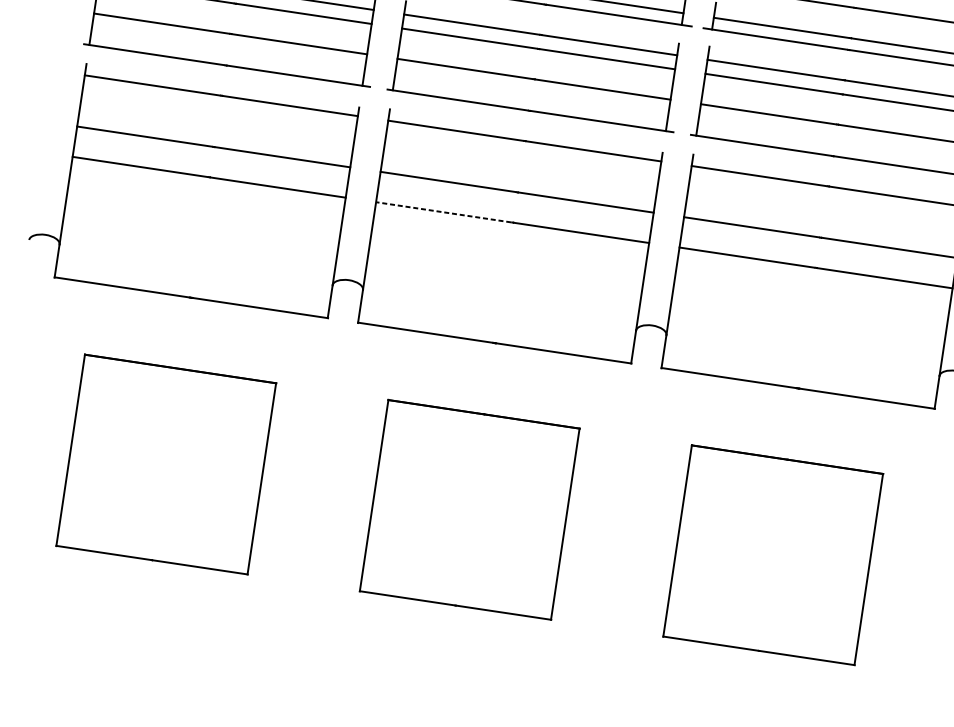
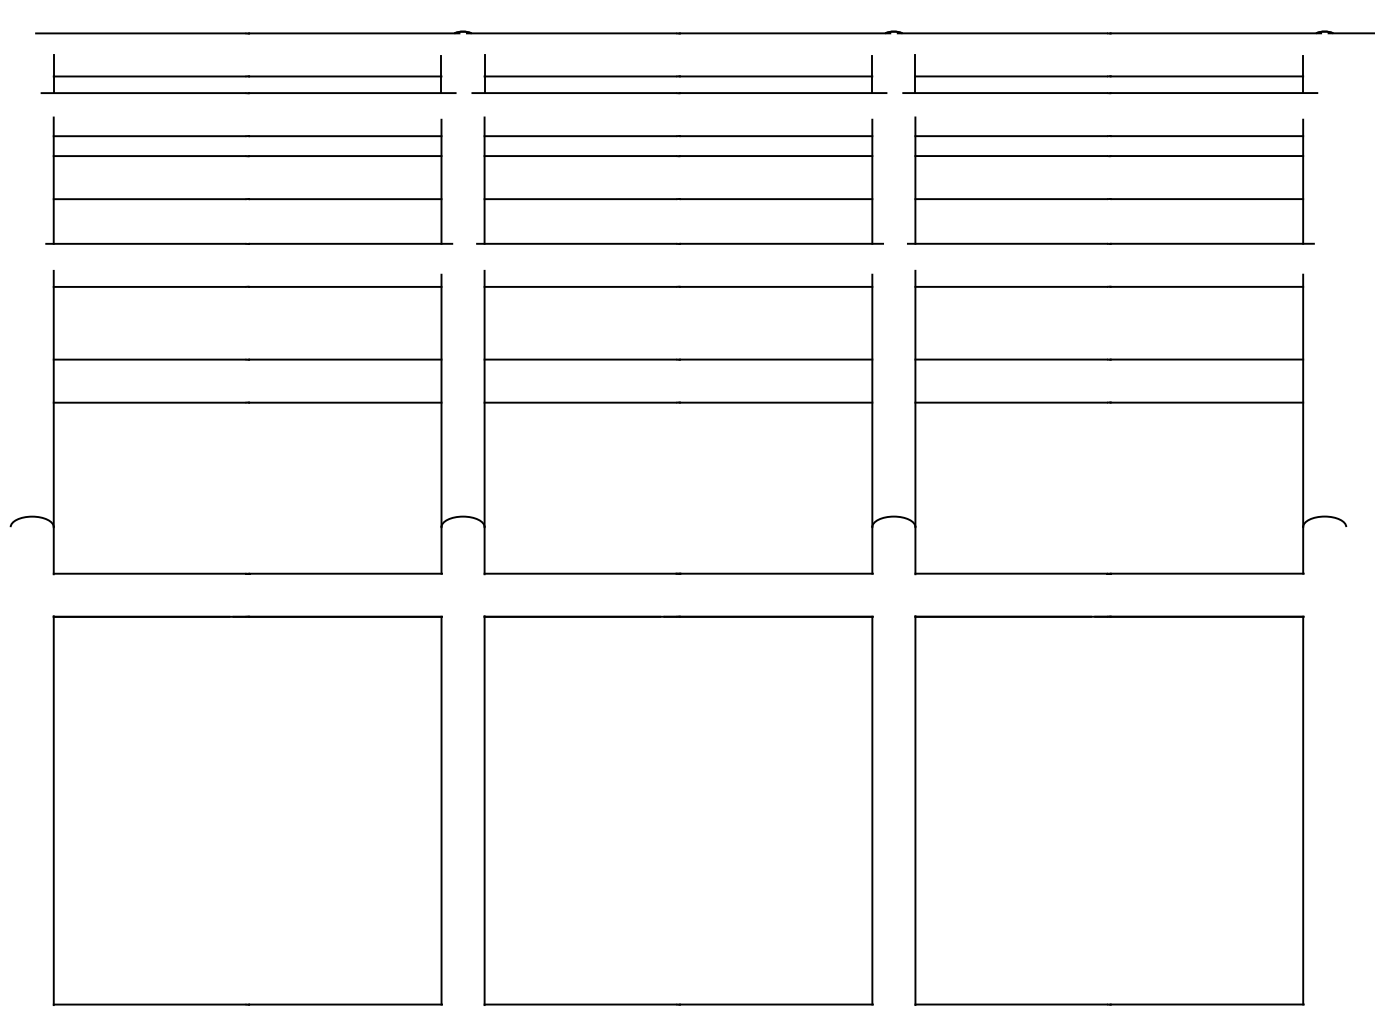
line: (443, 212) -> (580, 402), dashed -> solid
part: (166, 464) -> (247, 810), size x1.43
part: (469, 509) -> (678, 810), size x1.43
part: (773, 555) -> (1109, 810), size x1.43

